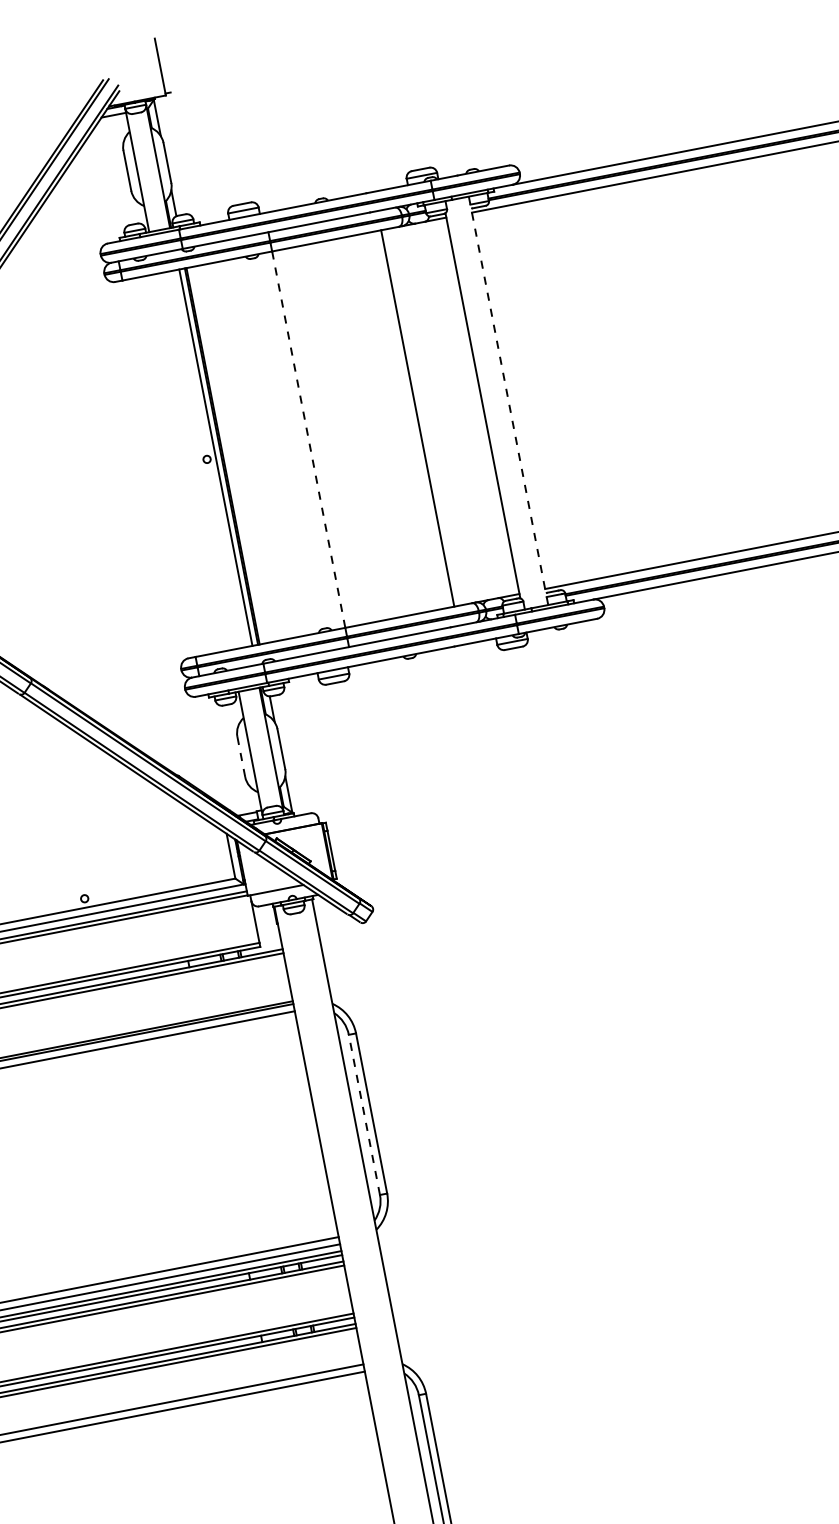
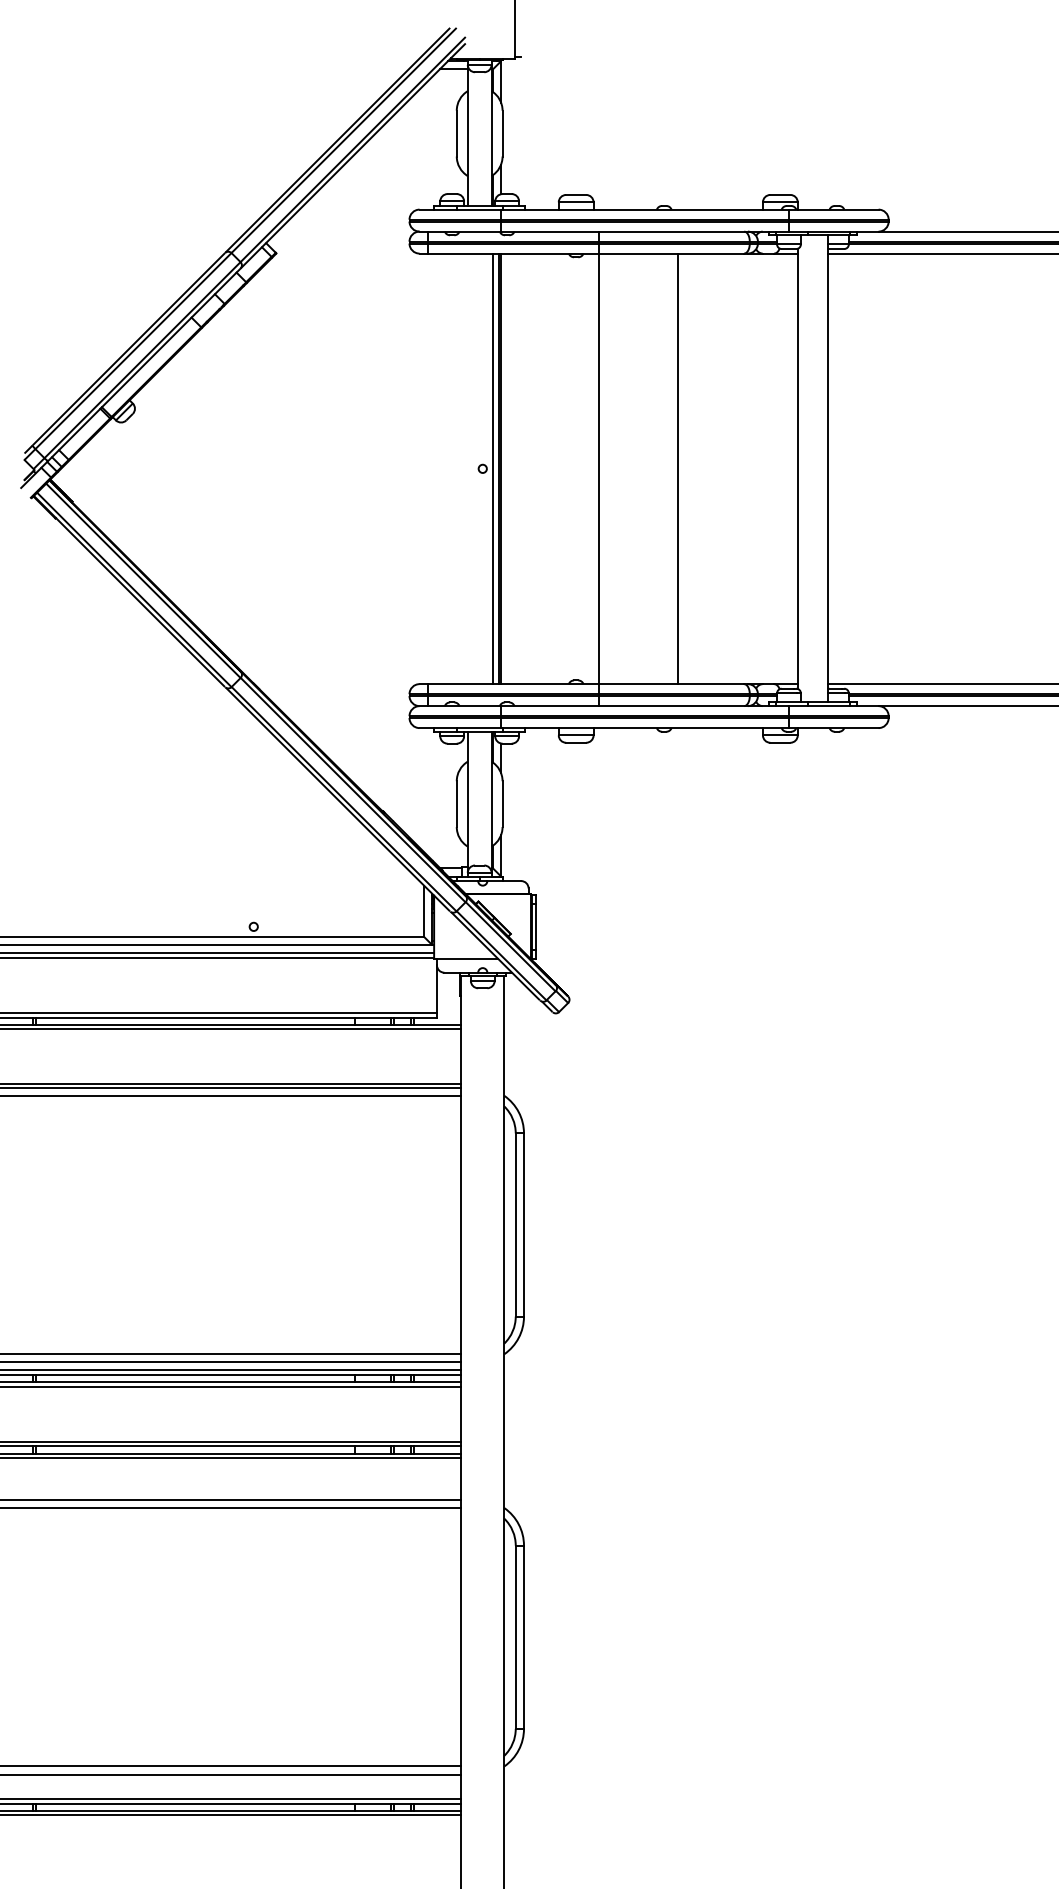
line: (508, 400) -> (827, 468), dashed -> solid
line: (417, 418) -> (677, 468), moved
line: (309, 439) -> (599, 468), dashed -> solid
line: (241, 757) -> (456, 804), dashed -> solid
line: (364, 1115) -> (515, 1225), dashed -> solid

